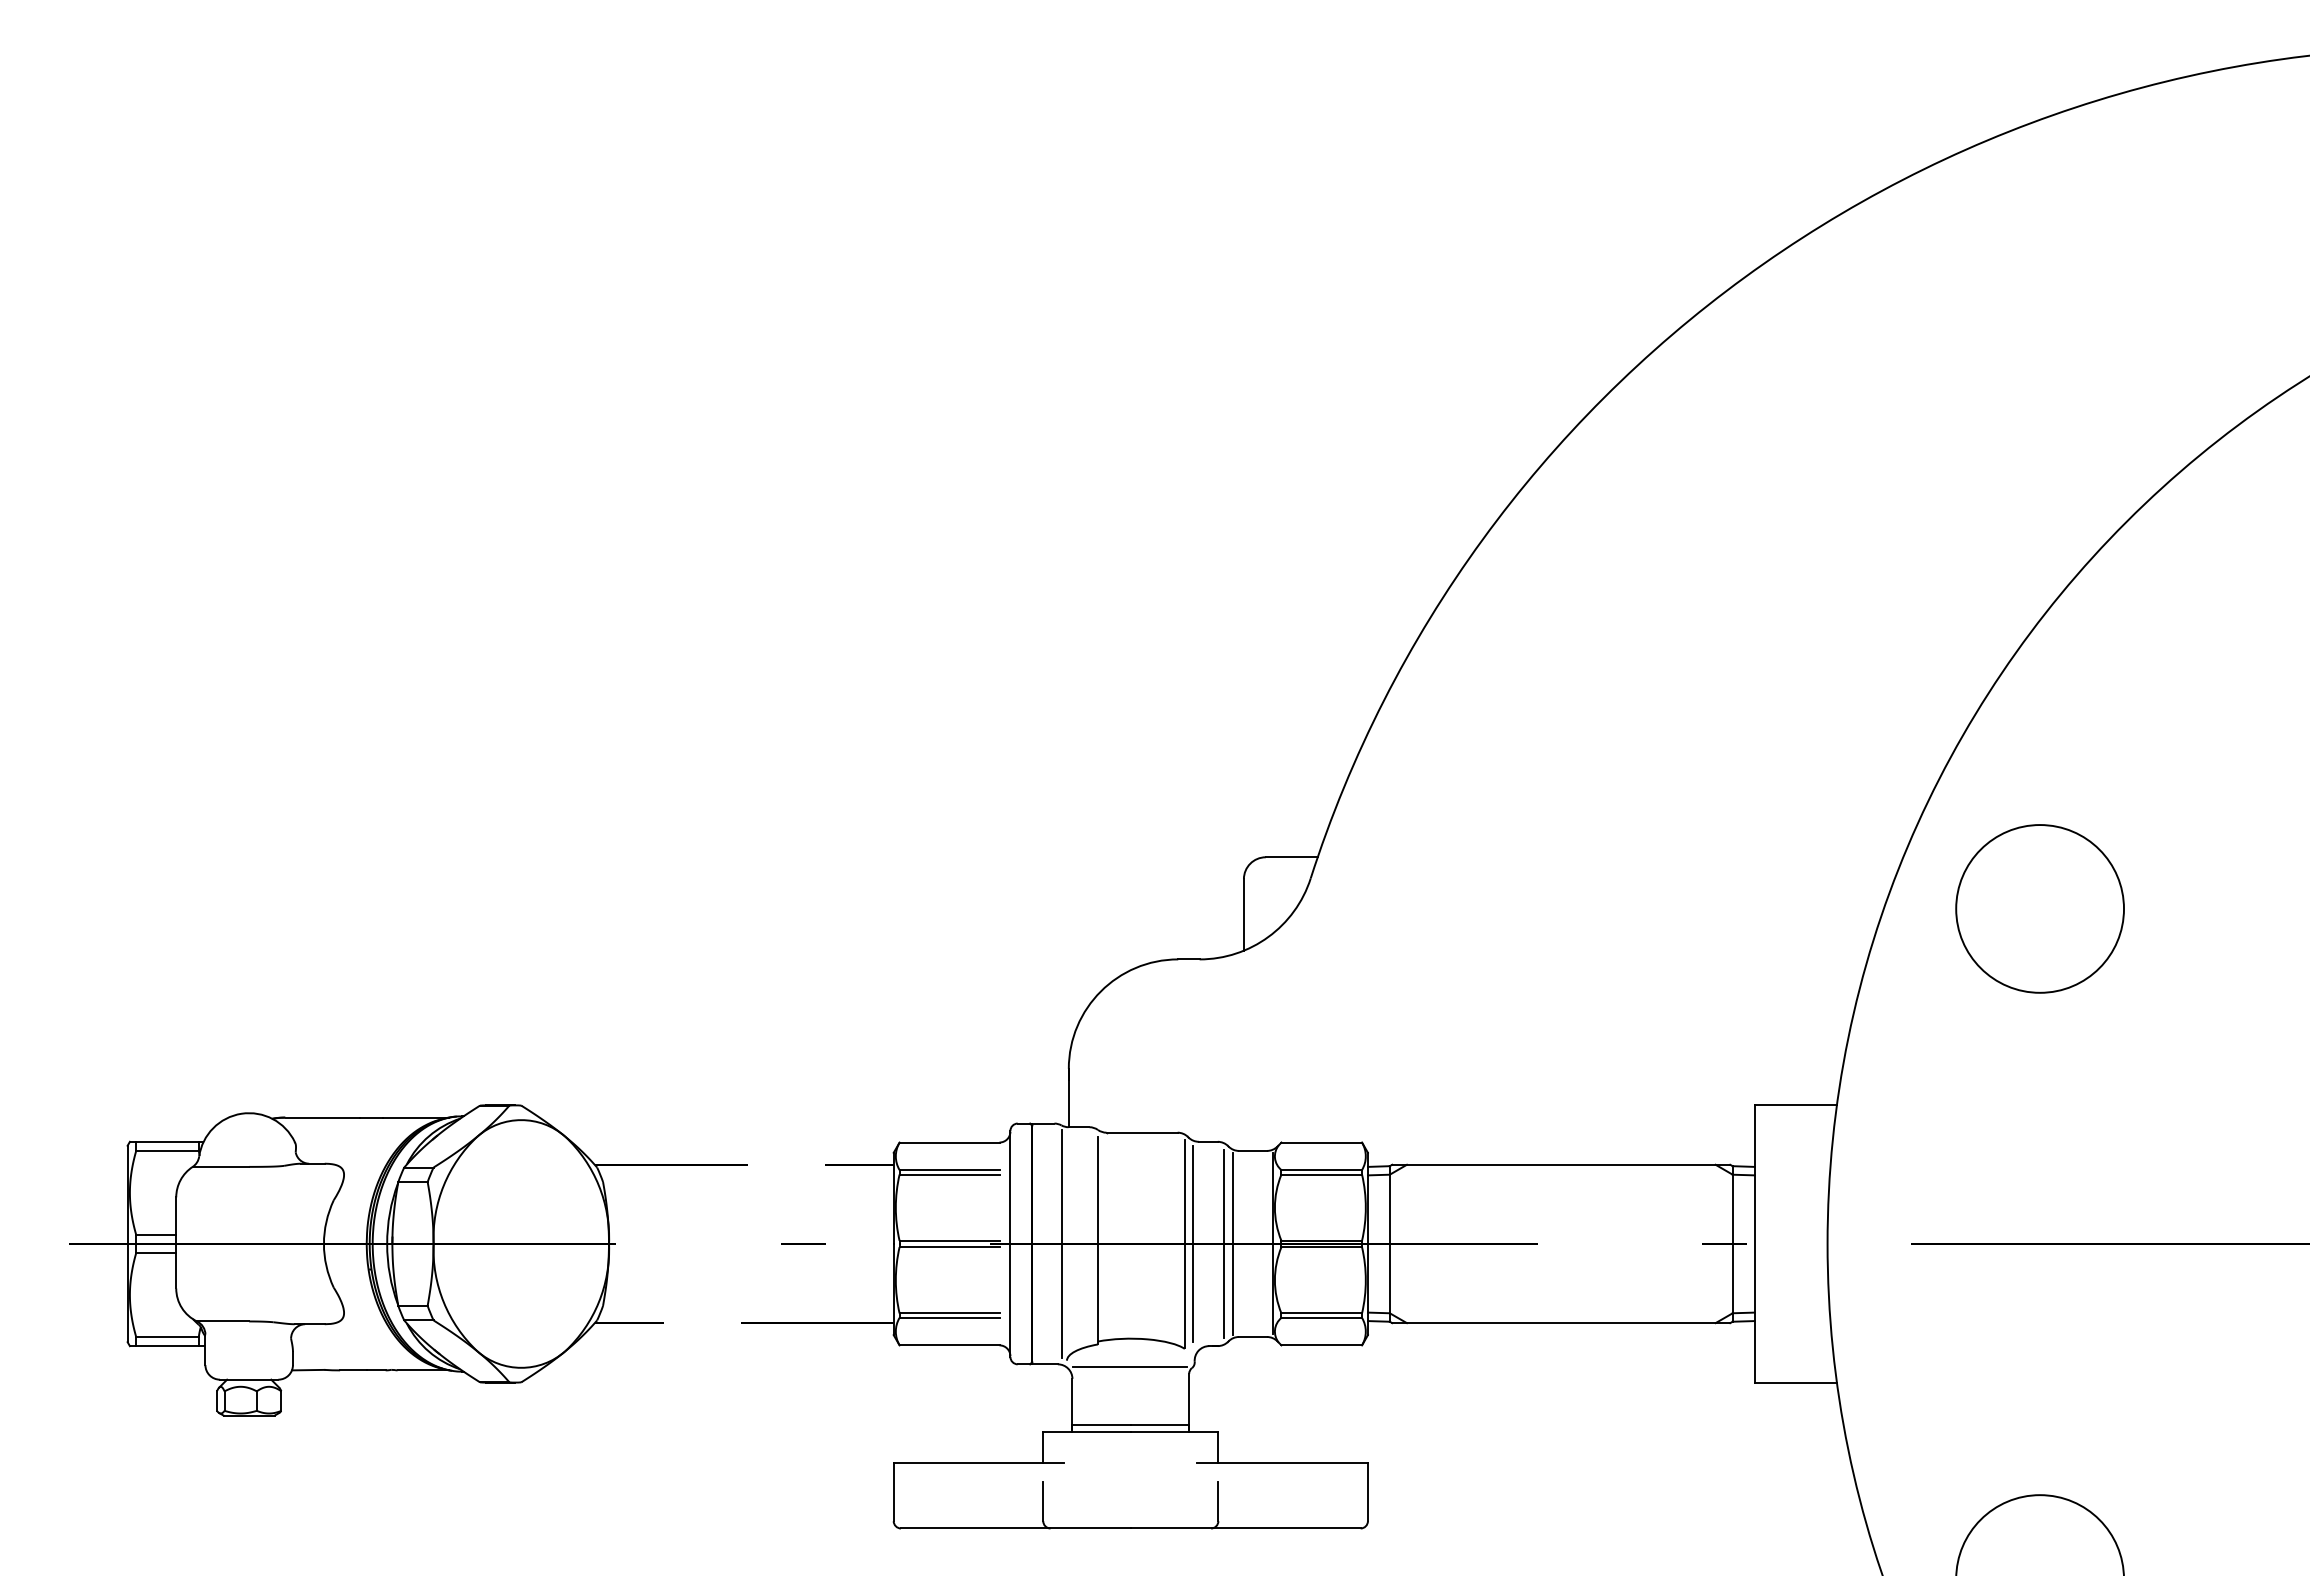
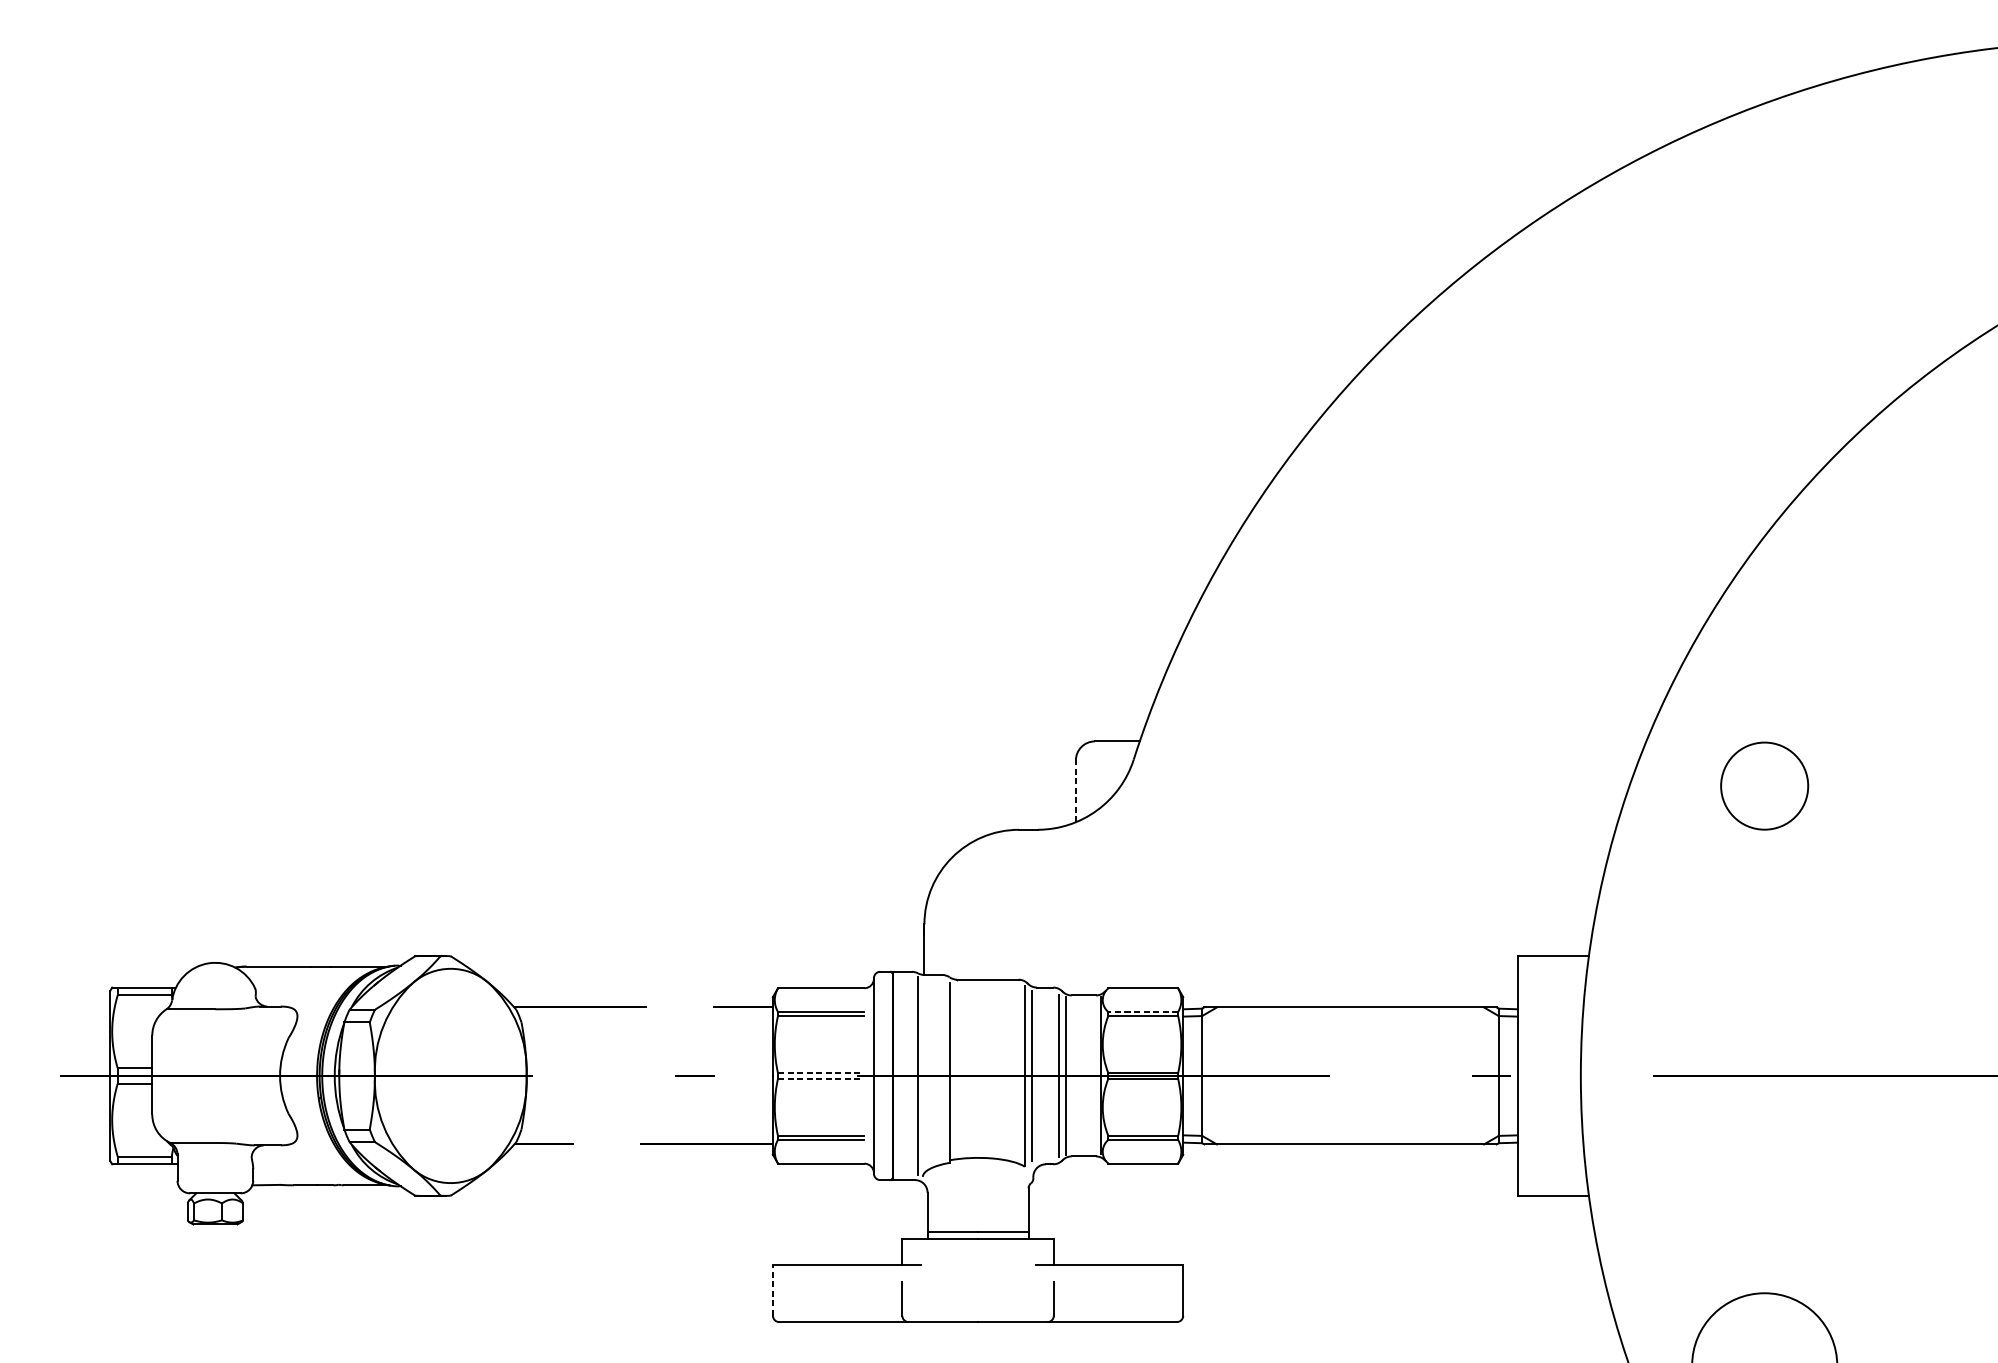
circle: (2039, 908) -> (1764, 785), size x0.6
line: (1243, 914) -> (1075, 790), solid -> dashed
line: (1321, 1170) -> (1143, 1012), solid -> dashed
line: (949, 1240) -> (821, 1072), solid -> dashed
line: (949, 1247) -> (821, 1079), solid -> dashed
line: (1130, 1366) -> (977, 1181), removed
line: (893, 1491) -> (772, 1290), solid -> dashed

